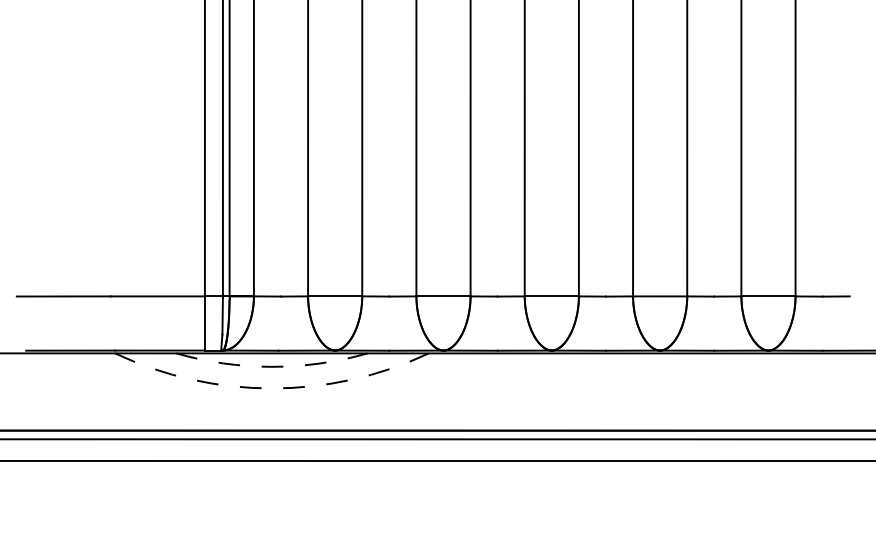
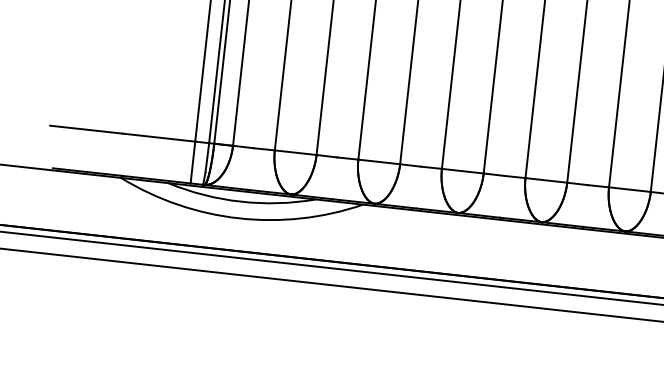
arc: (271, 366) -> (240, 201), dashed -> solid
arc: (271, 388) -> (238, 218), dashed -> solid

